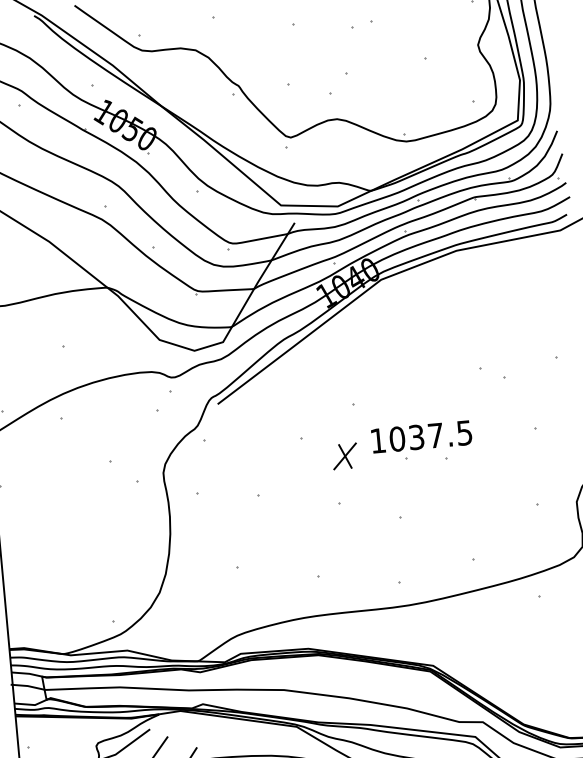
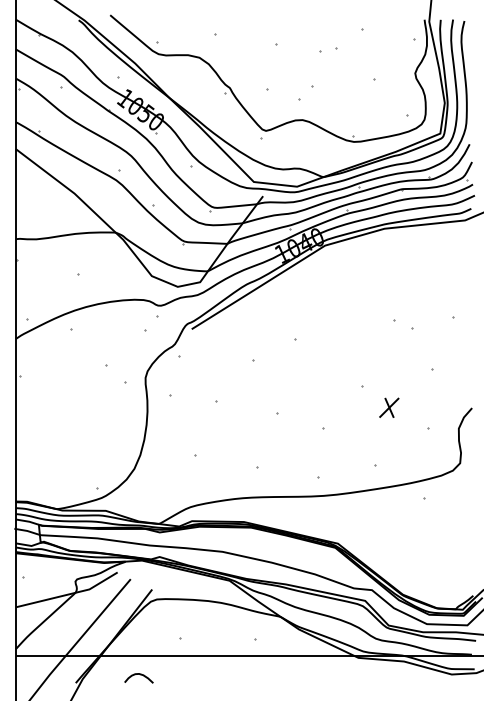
part: (421, 441) -> (344, 371), removed
part: (345, 455) -> (389, 407), moved

